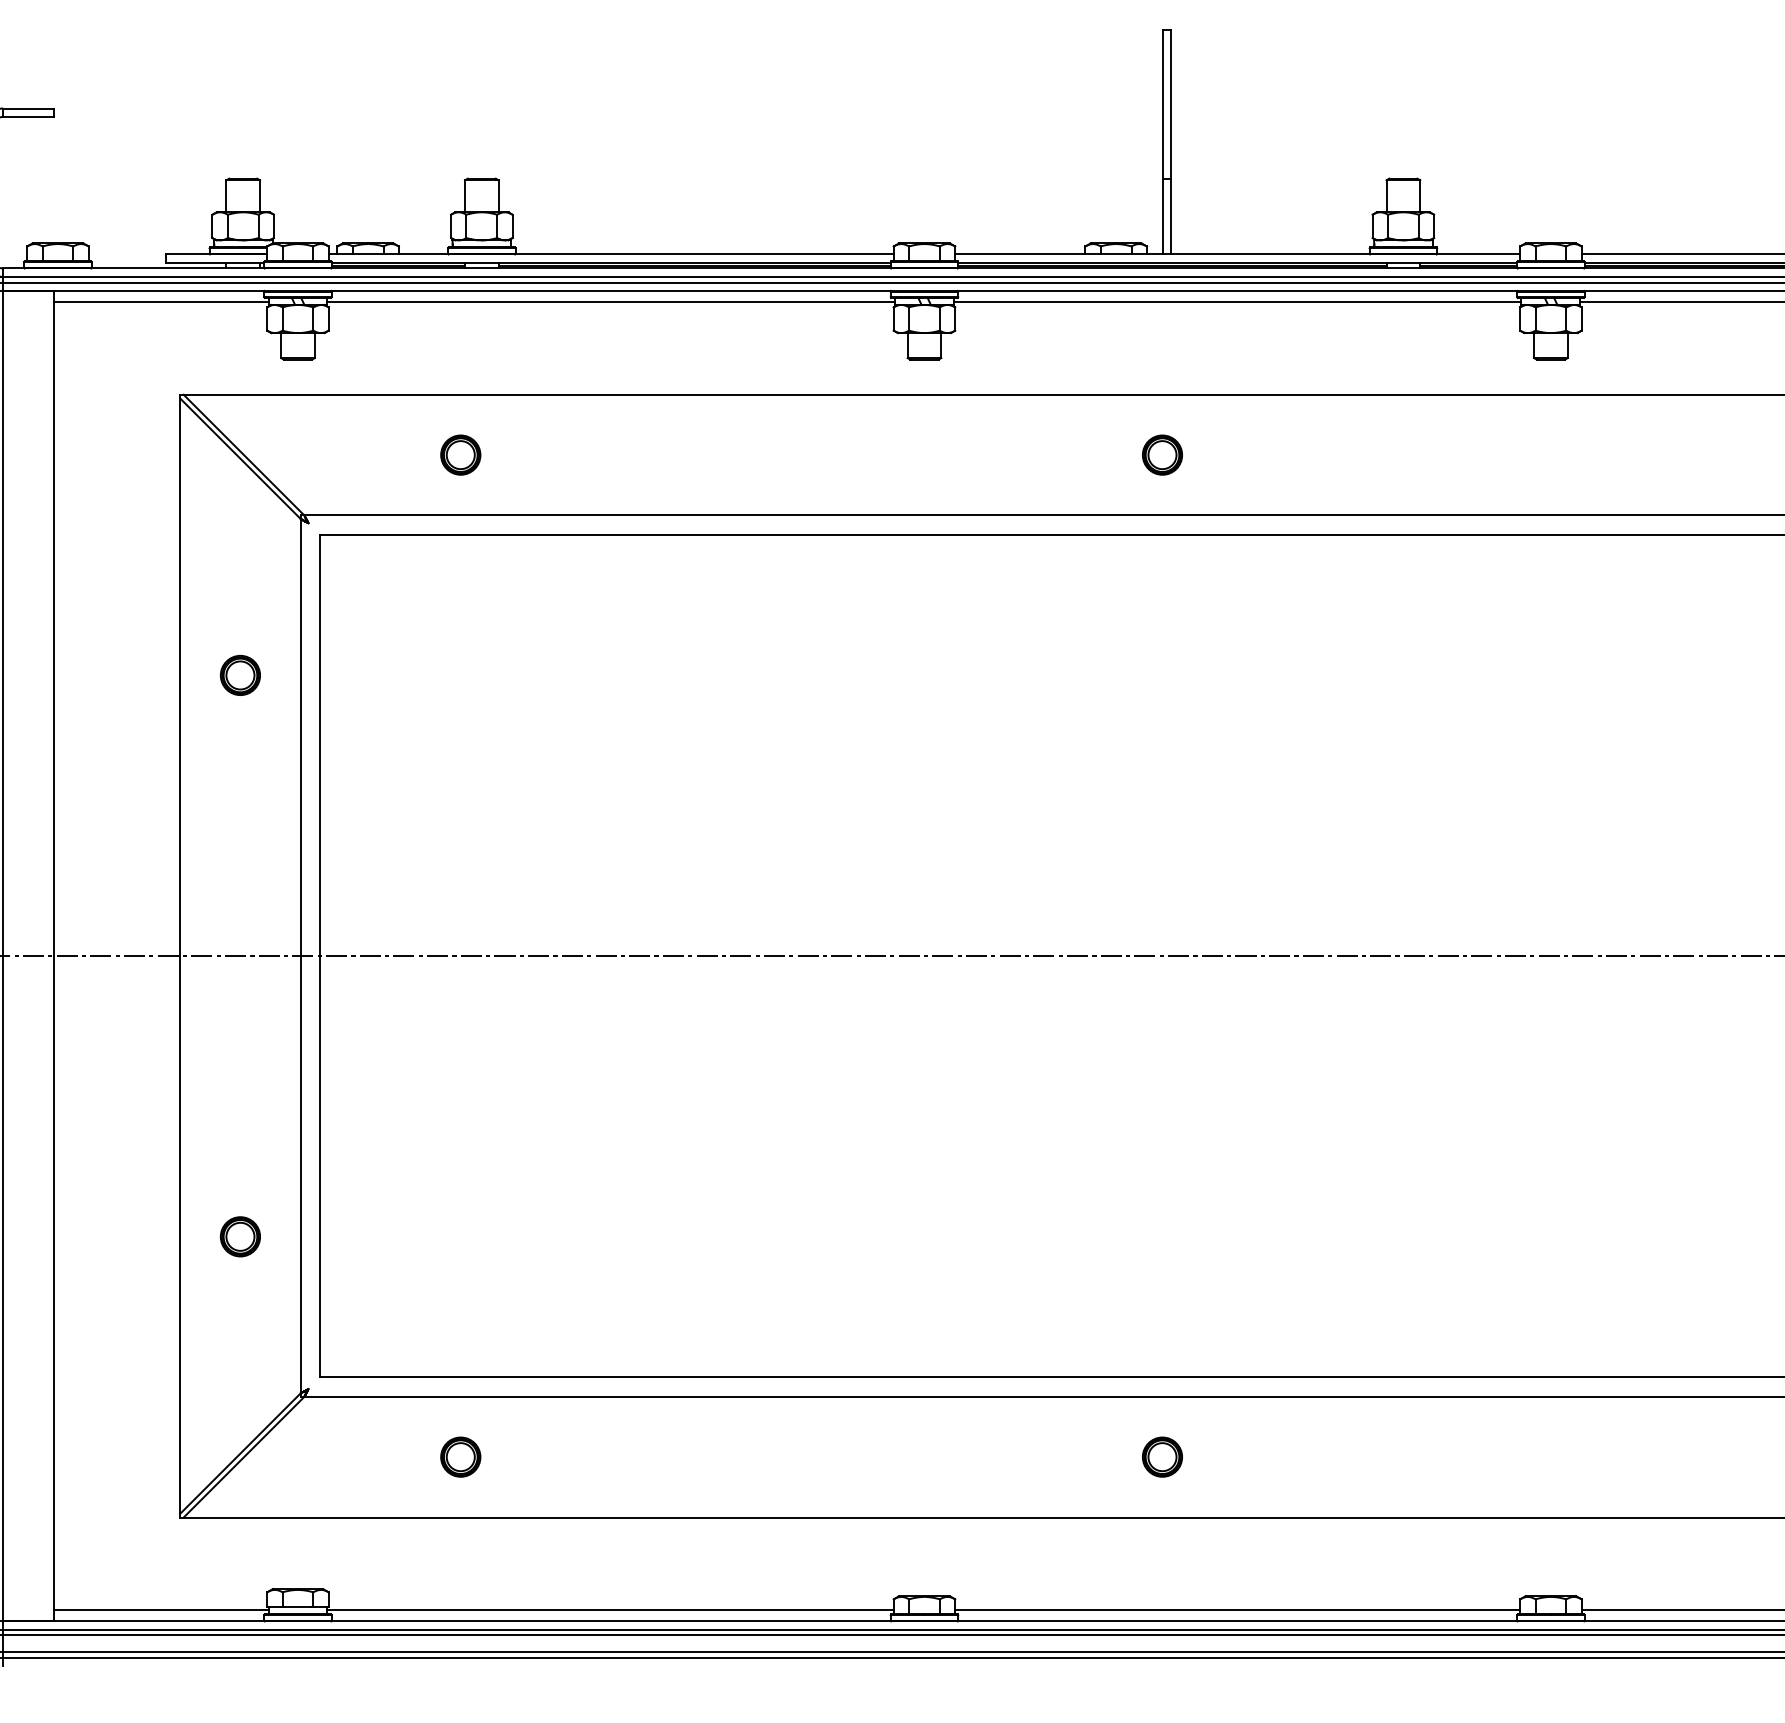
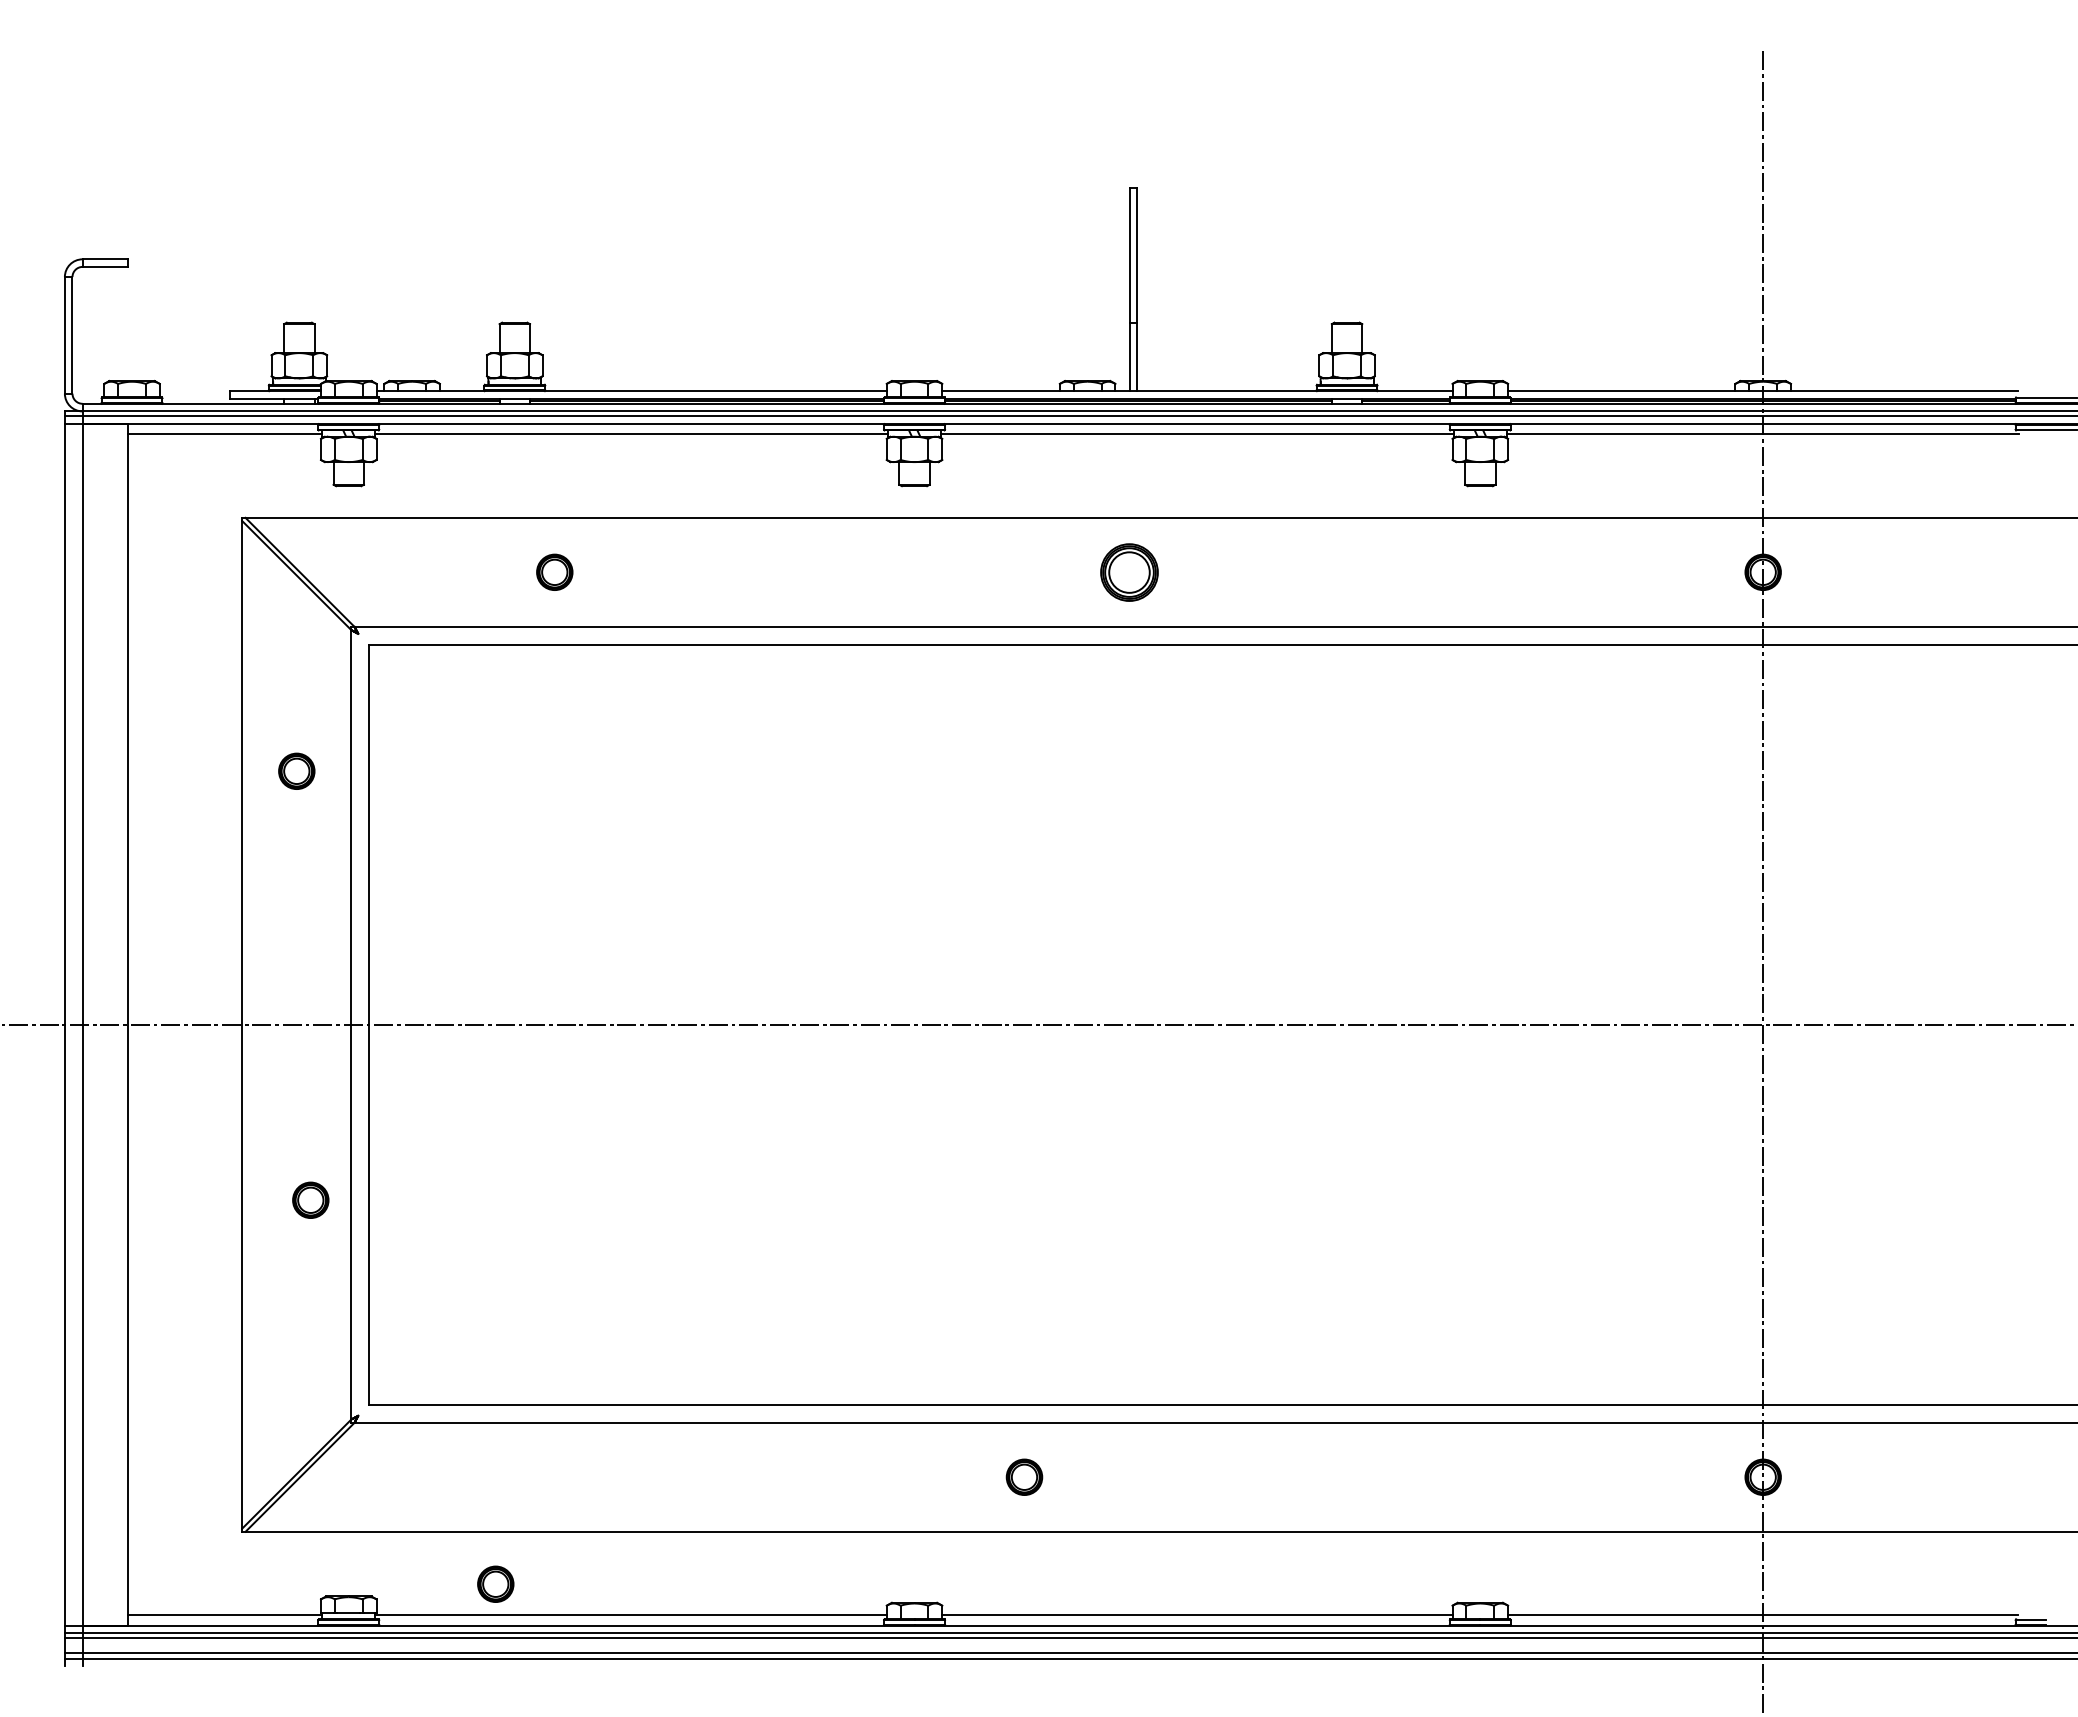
part: (460, 454) -> (554, 571), moved
part: (1162, 454) -> (1129, 571), size x1.6
part: (240, 1235) -> (310, 1199), moved
part: (460, 1456) -> (495, 1583), moved
part: (1162, 1456) -> (1024, 1476), moved

